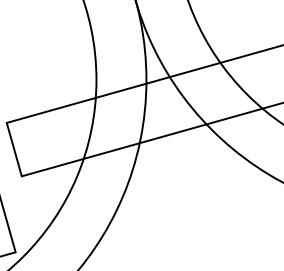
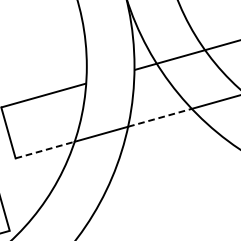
line: (120, 90) -> (109, 76), removed
line: (173, 133) -> (160, 117), solid -> dashed
line: (53, 167) -> (45, 149), solid -> dashed

